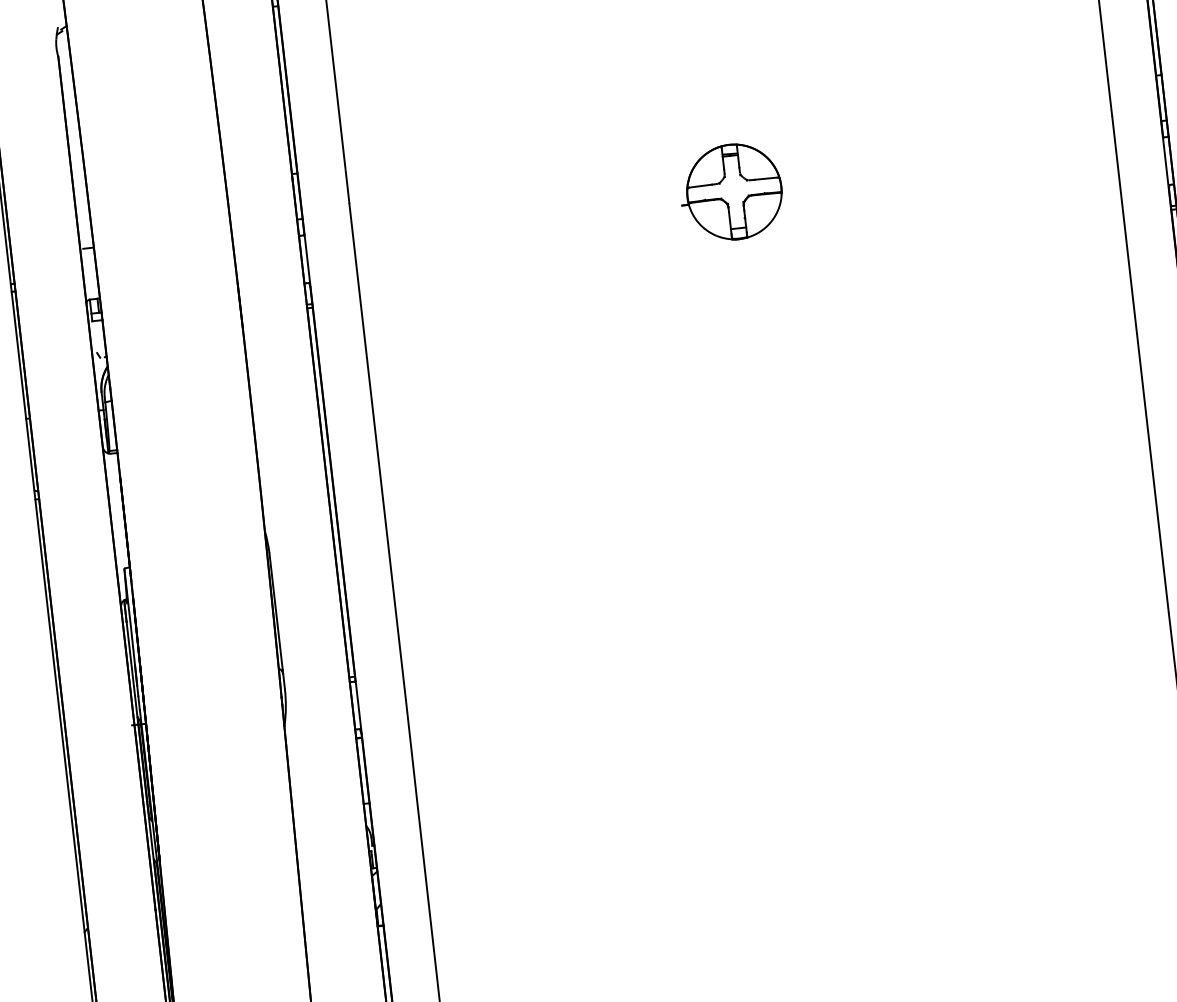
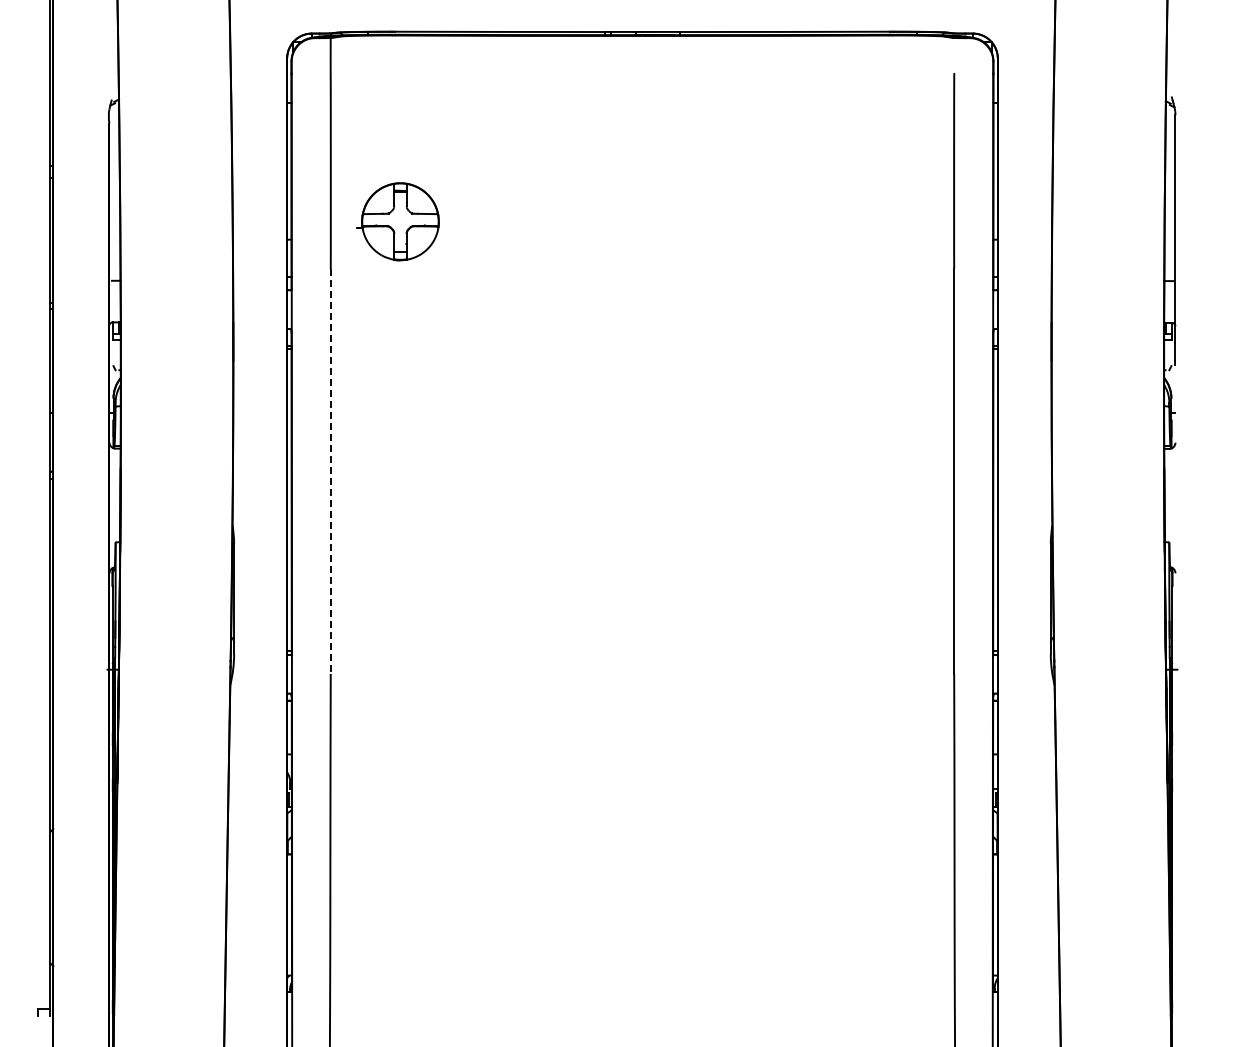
part: (730, 192) -> (397, 221), moved
line: (377, 451) -> (330, 471), solid -> dashed

